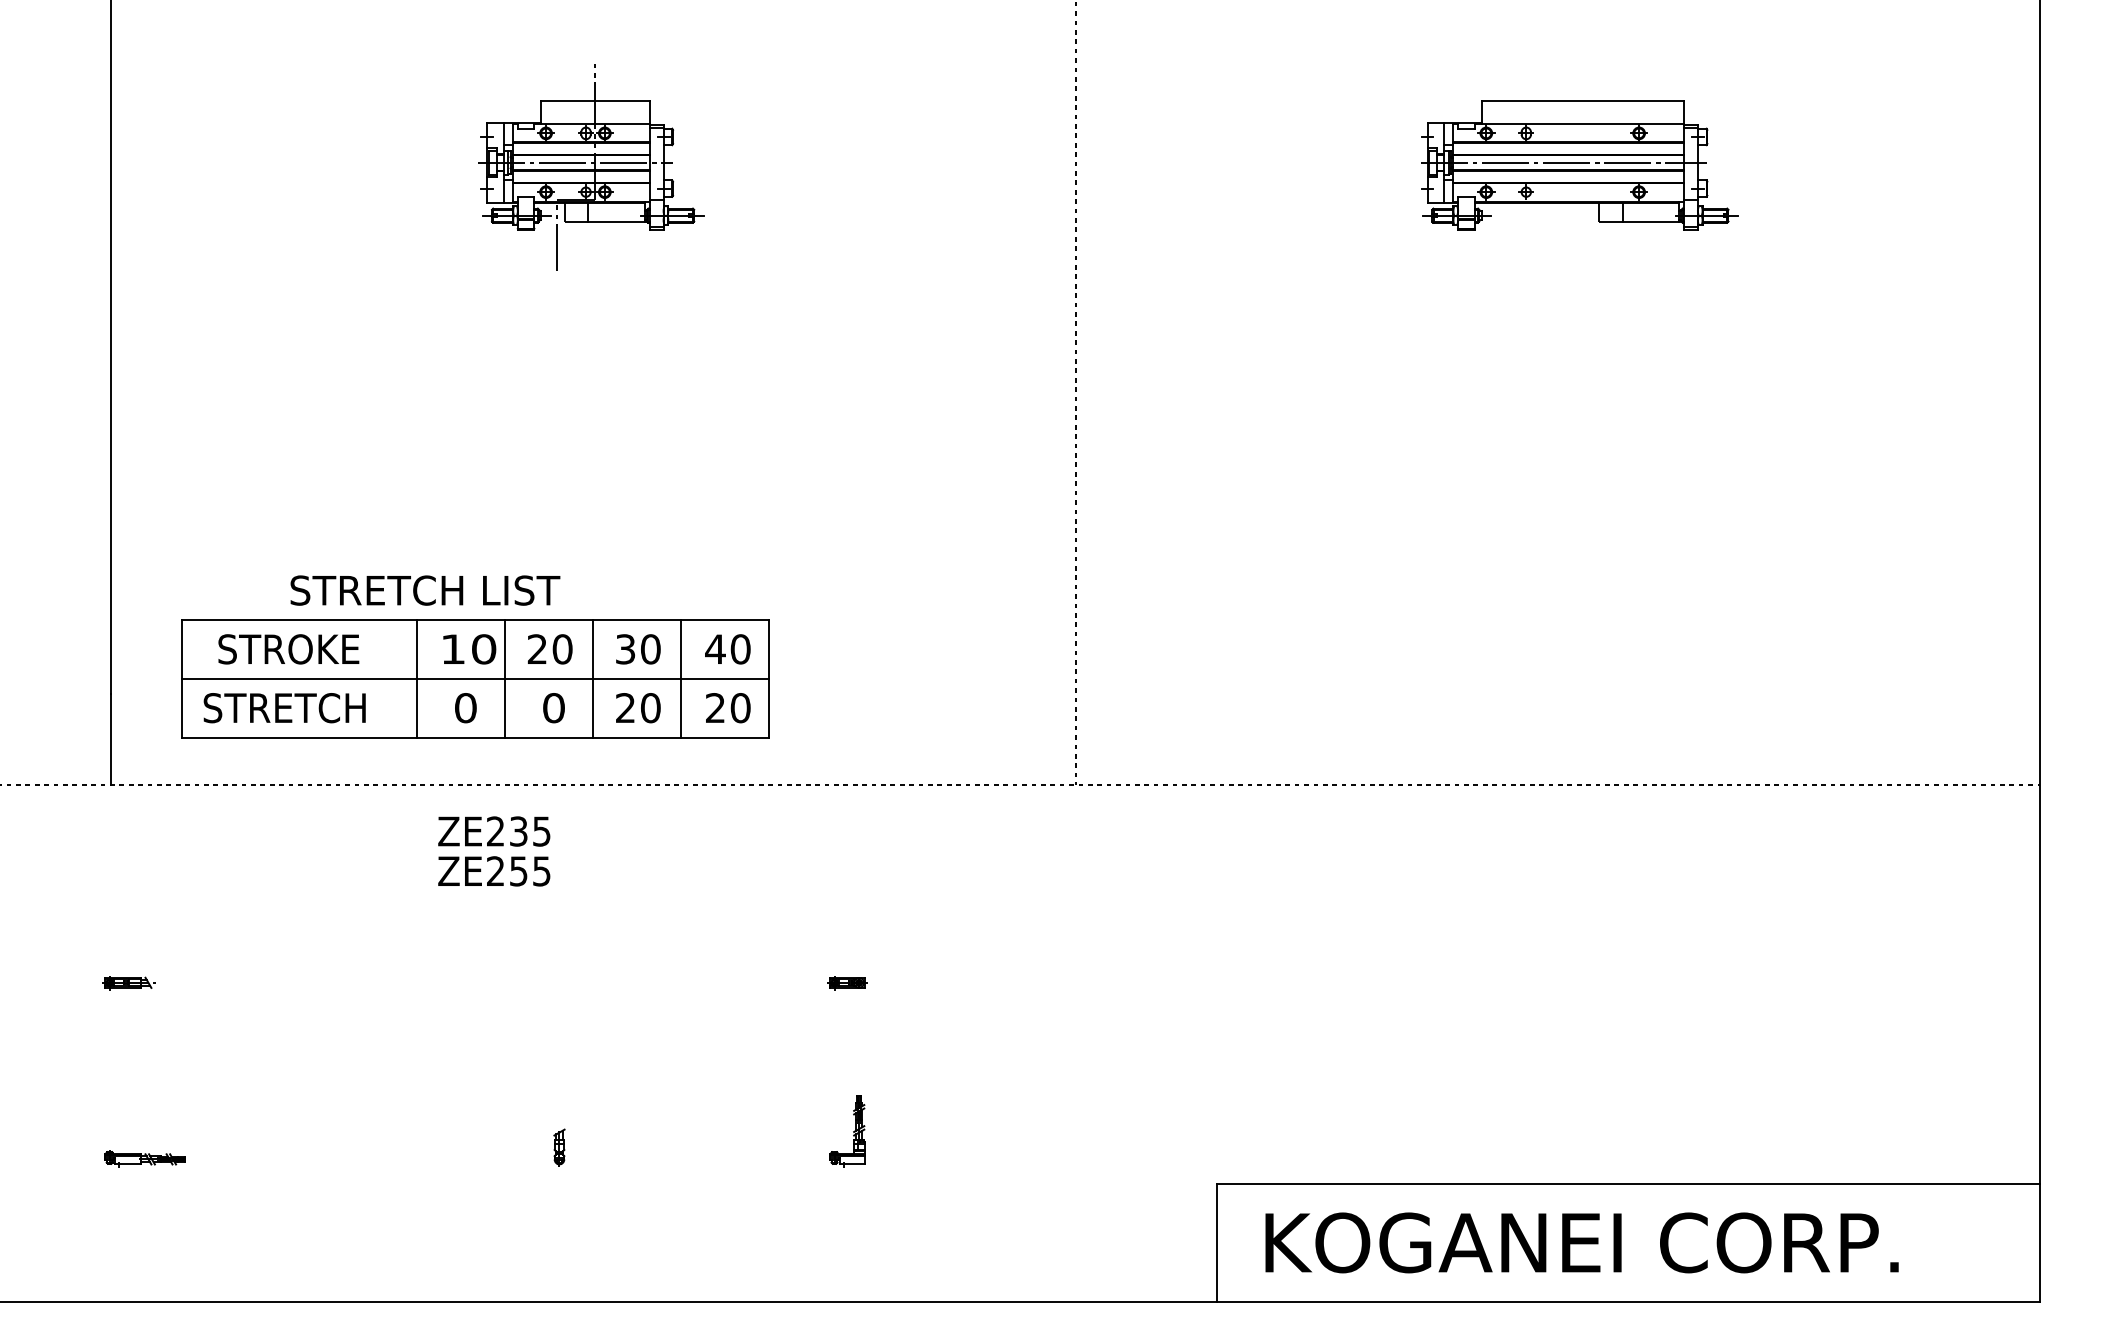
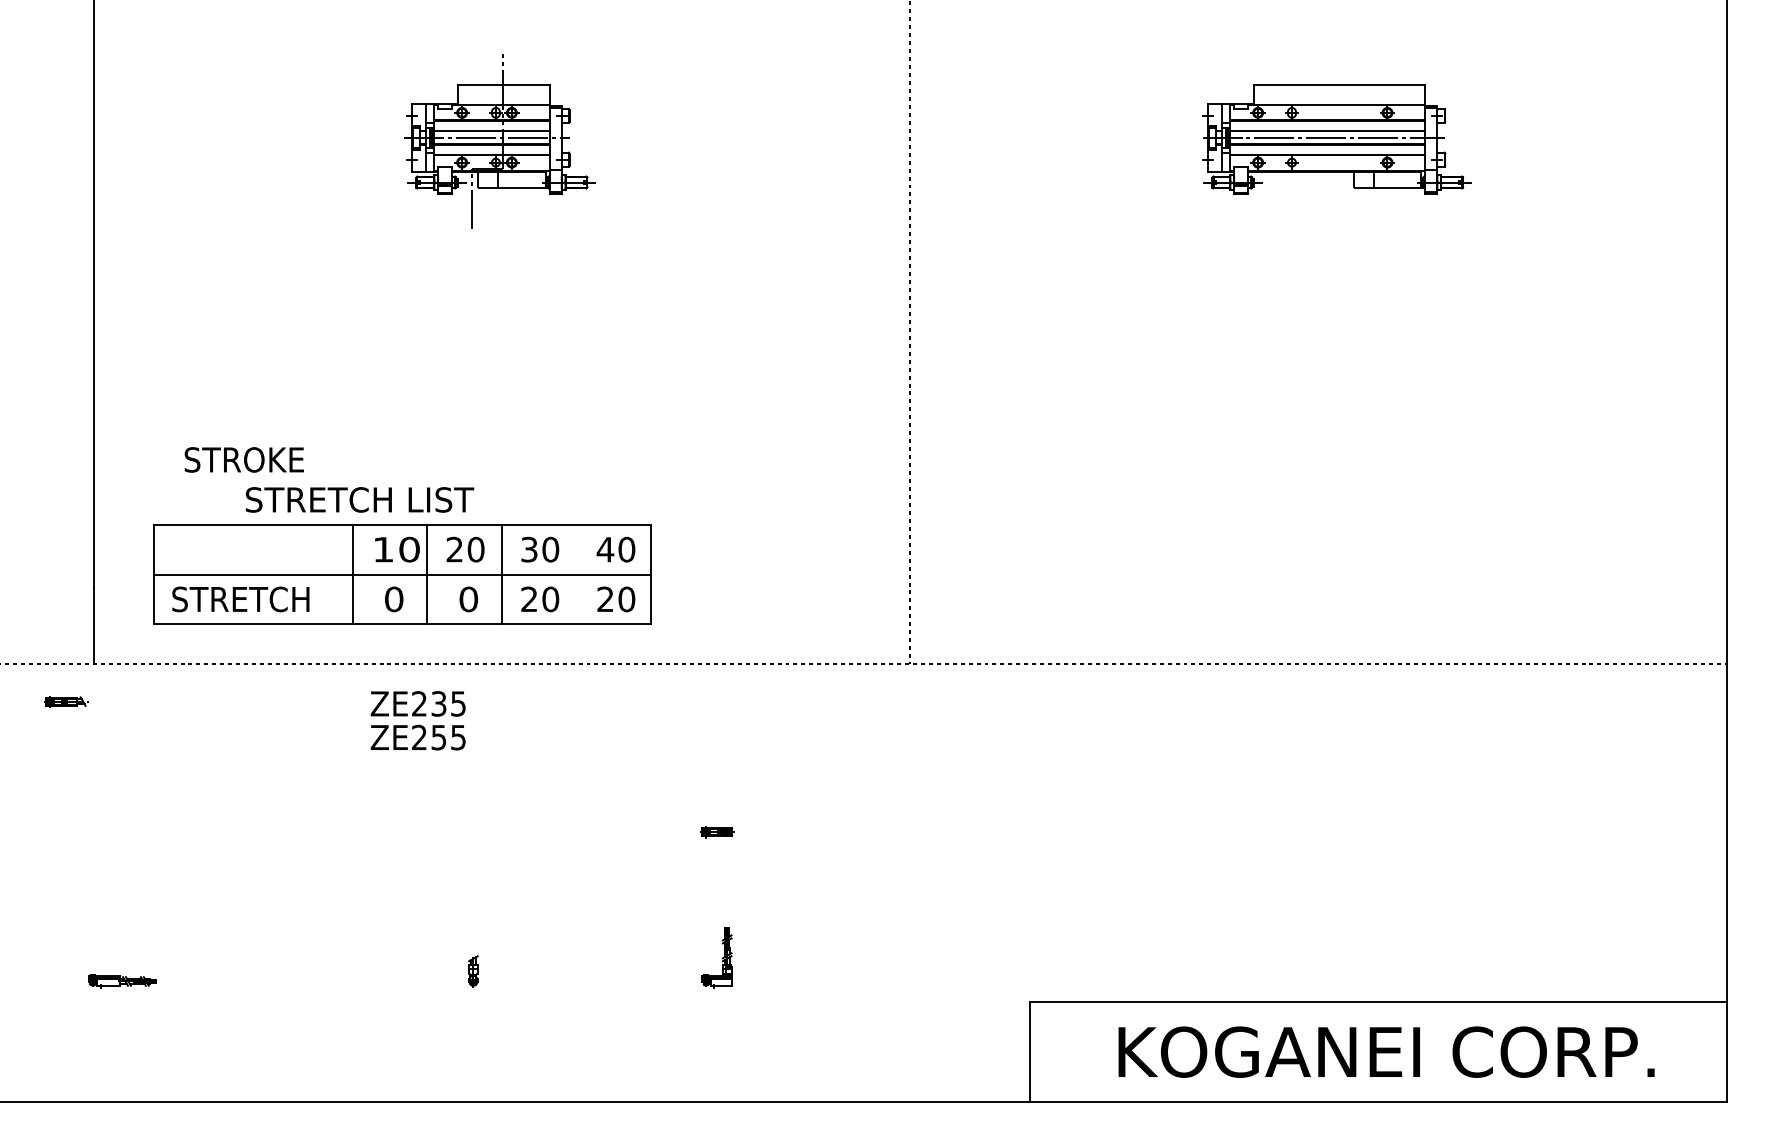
text: (288, 649) -> (244, 460), moved
line: (681, 678) -> (576, 574), removed
part: (128, 983) -> (66, 702), moved
text: (1581, 1242) -> (1386, 1051), moved

